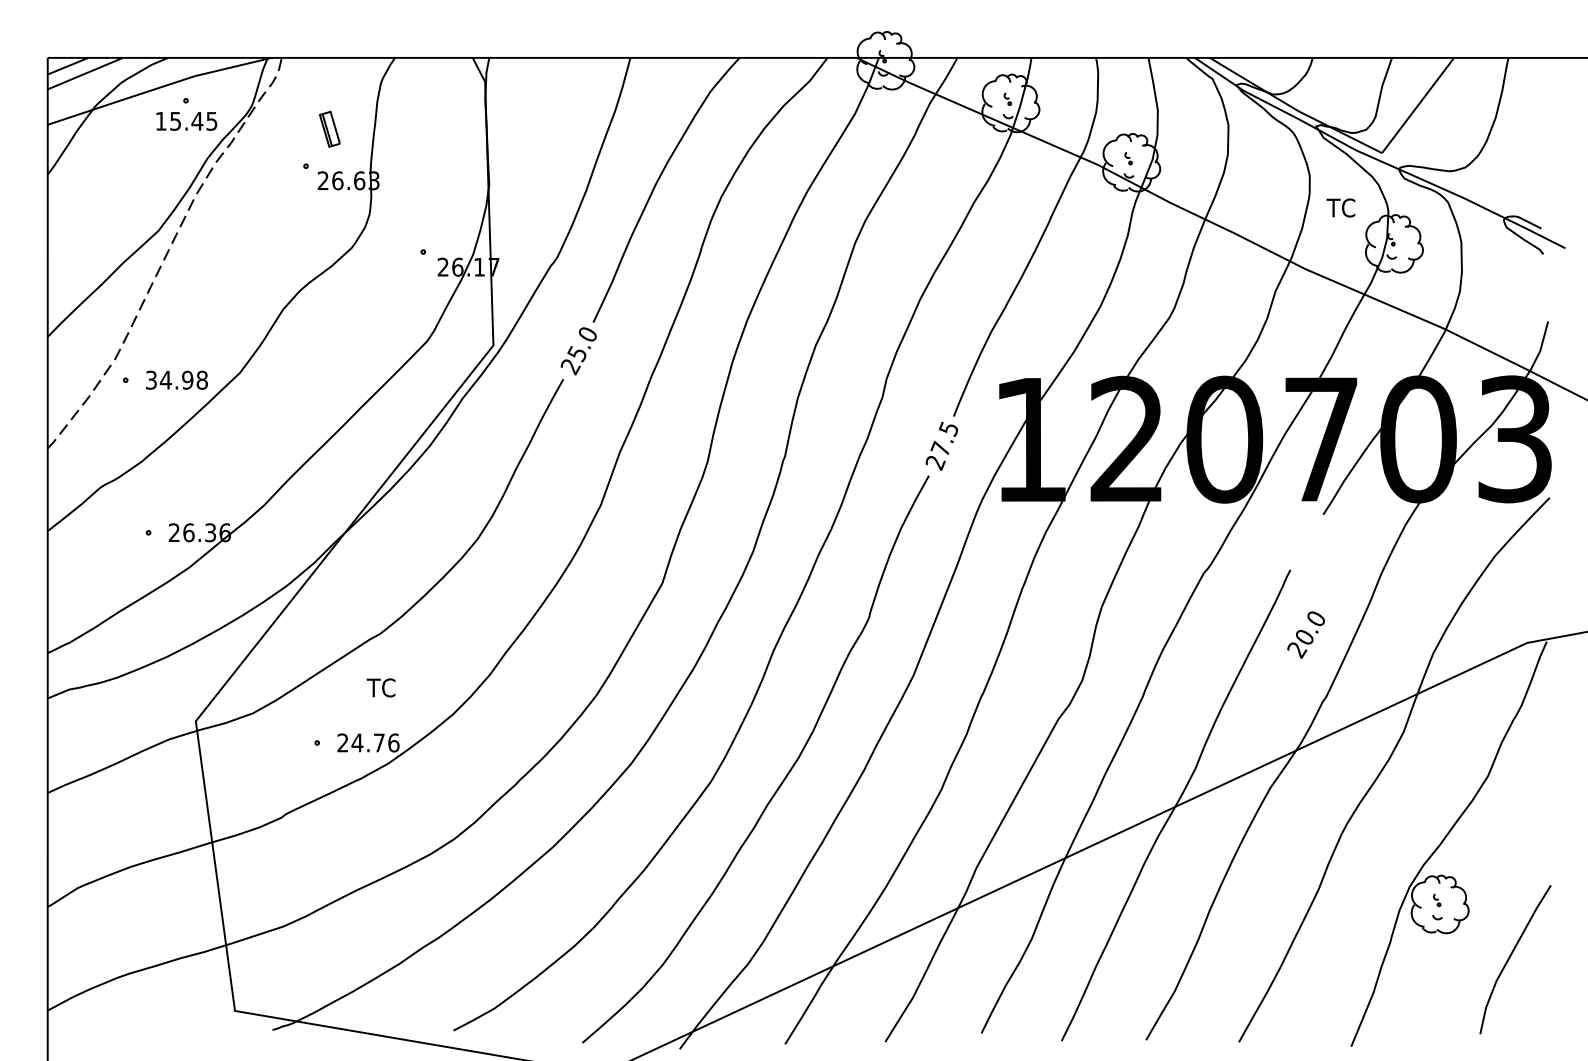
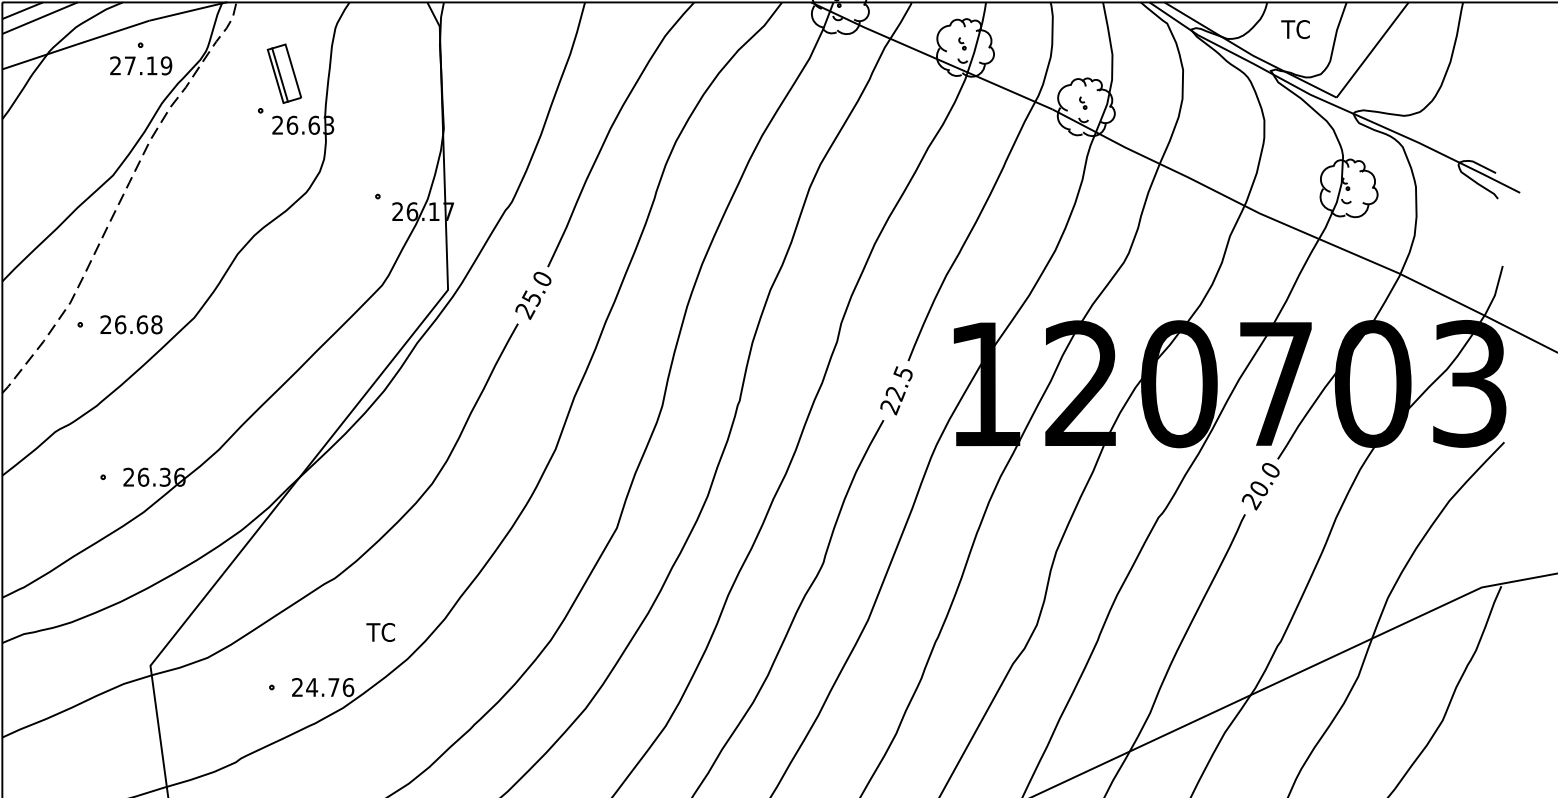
text: (186, 120) -> (141, 65), 15.45 -> 27.19
part: (329, 129) -> (284, 74), size x1.67
text: (1340, 207) -> (1295, 29), moved
text: (169, 379) -> (124, 324), 34.98 -> 26.68
text: (940, 448) -> (895, 393), 27.5 -> 22.5
text: (1305, 634) -> (1260, 486), moved
text: (380, 687) -> (380, 632), moved

